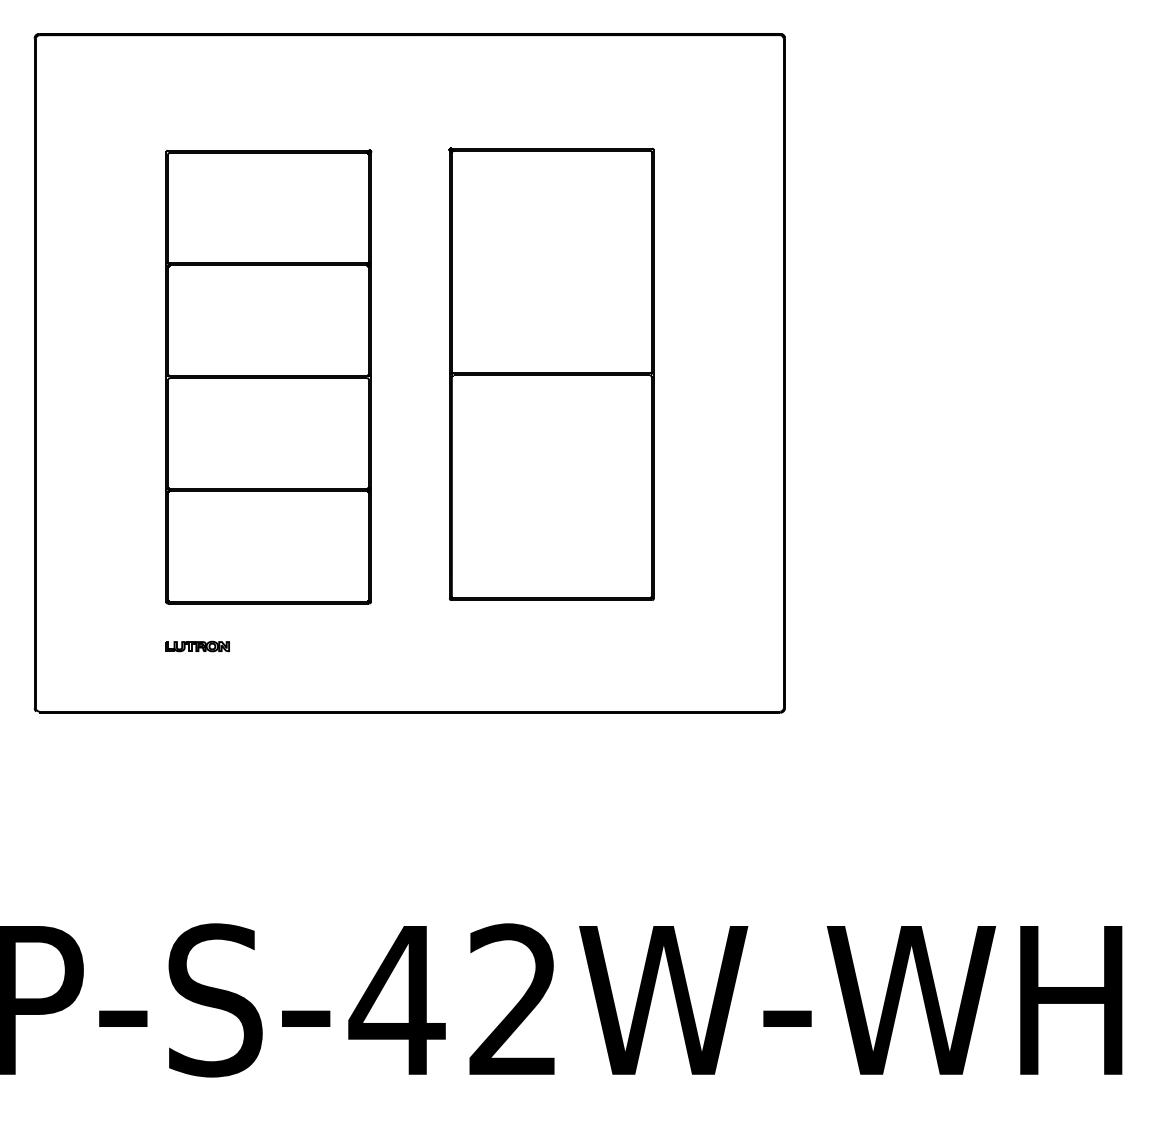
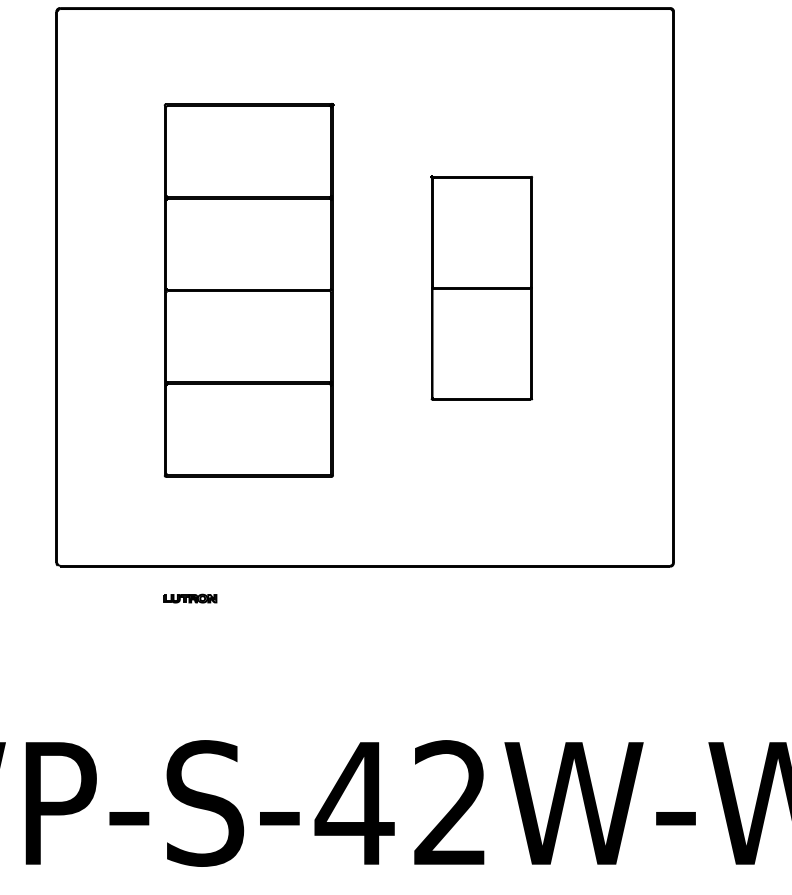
part: (551, 373) -> (481, 287), size x0.6
part: (197, 646) -> (190, 598), moved

